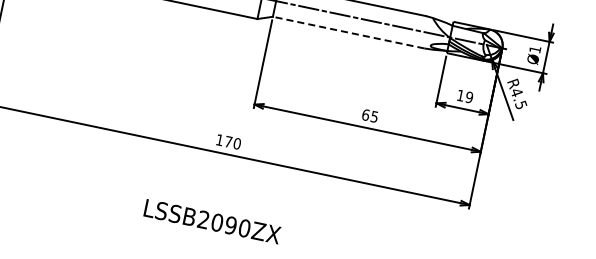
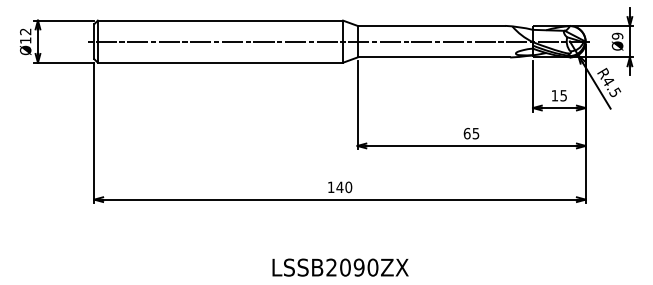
line: (348, 32) -> (433, 57), dashed -> solid
text: (535, 48) -> (617, 35), Ø1 -> Ø9
text: (469, 97) -> (563, 95), 19 -> 15
text: (228, 141) -> (339, 186), 170 -> 140

